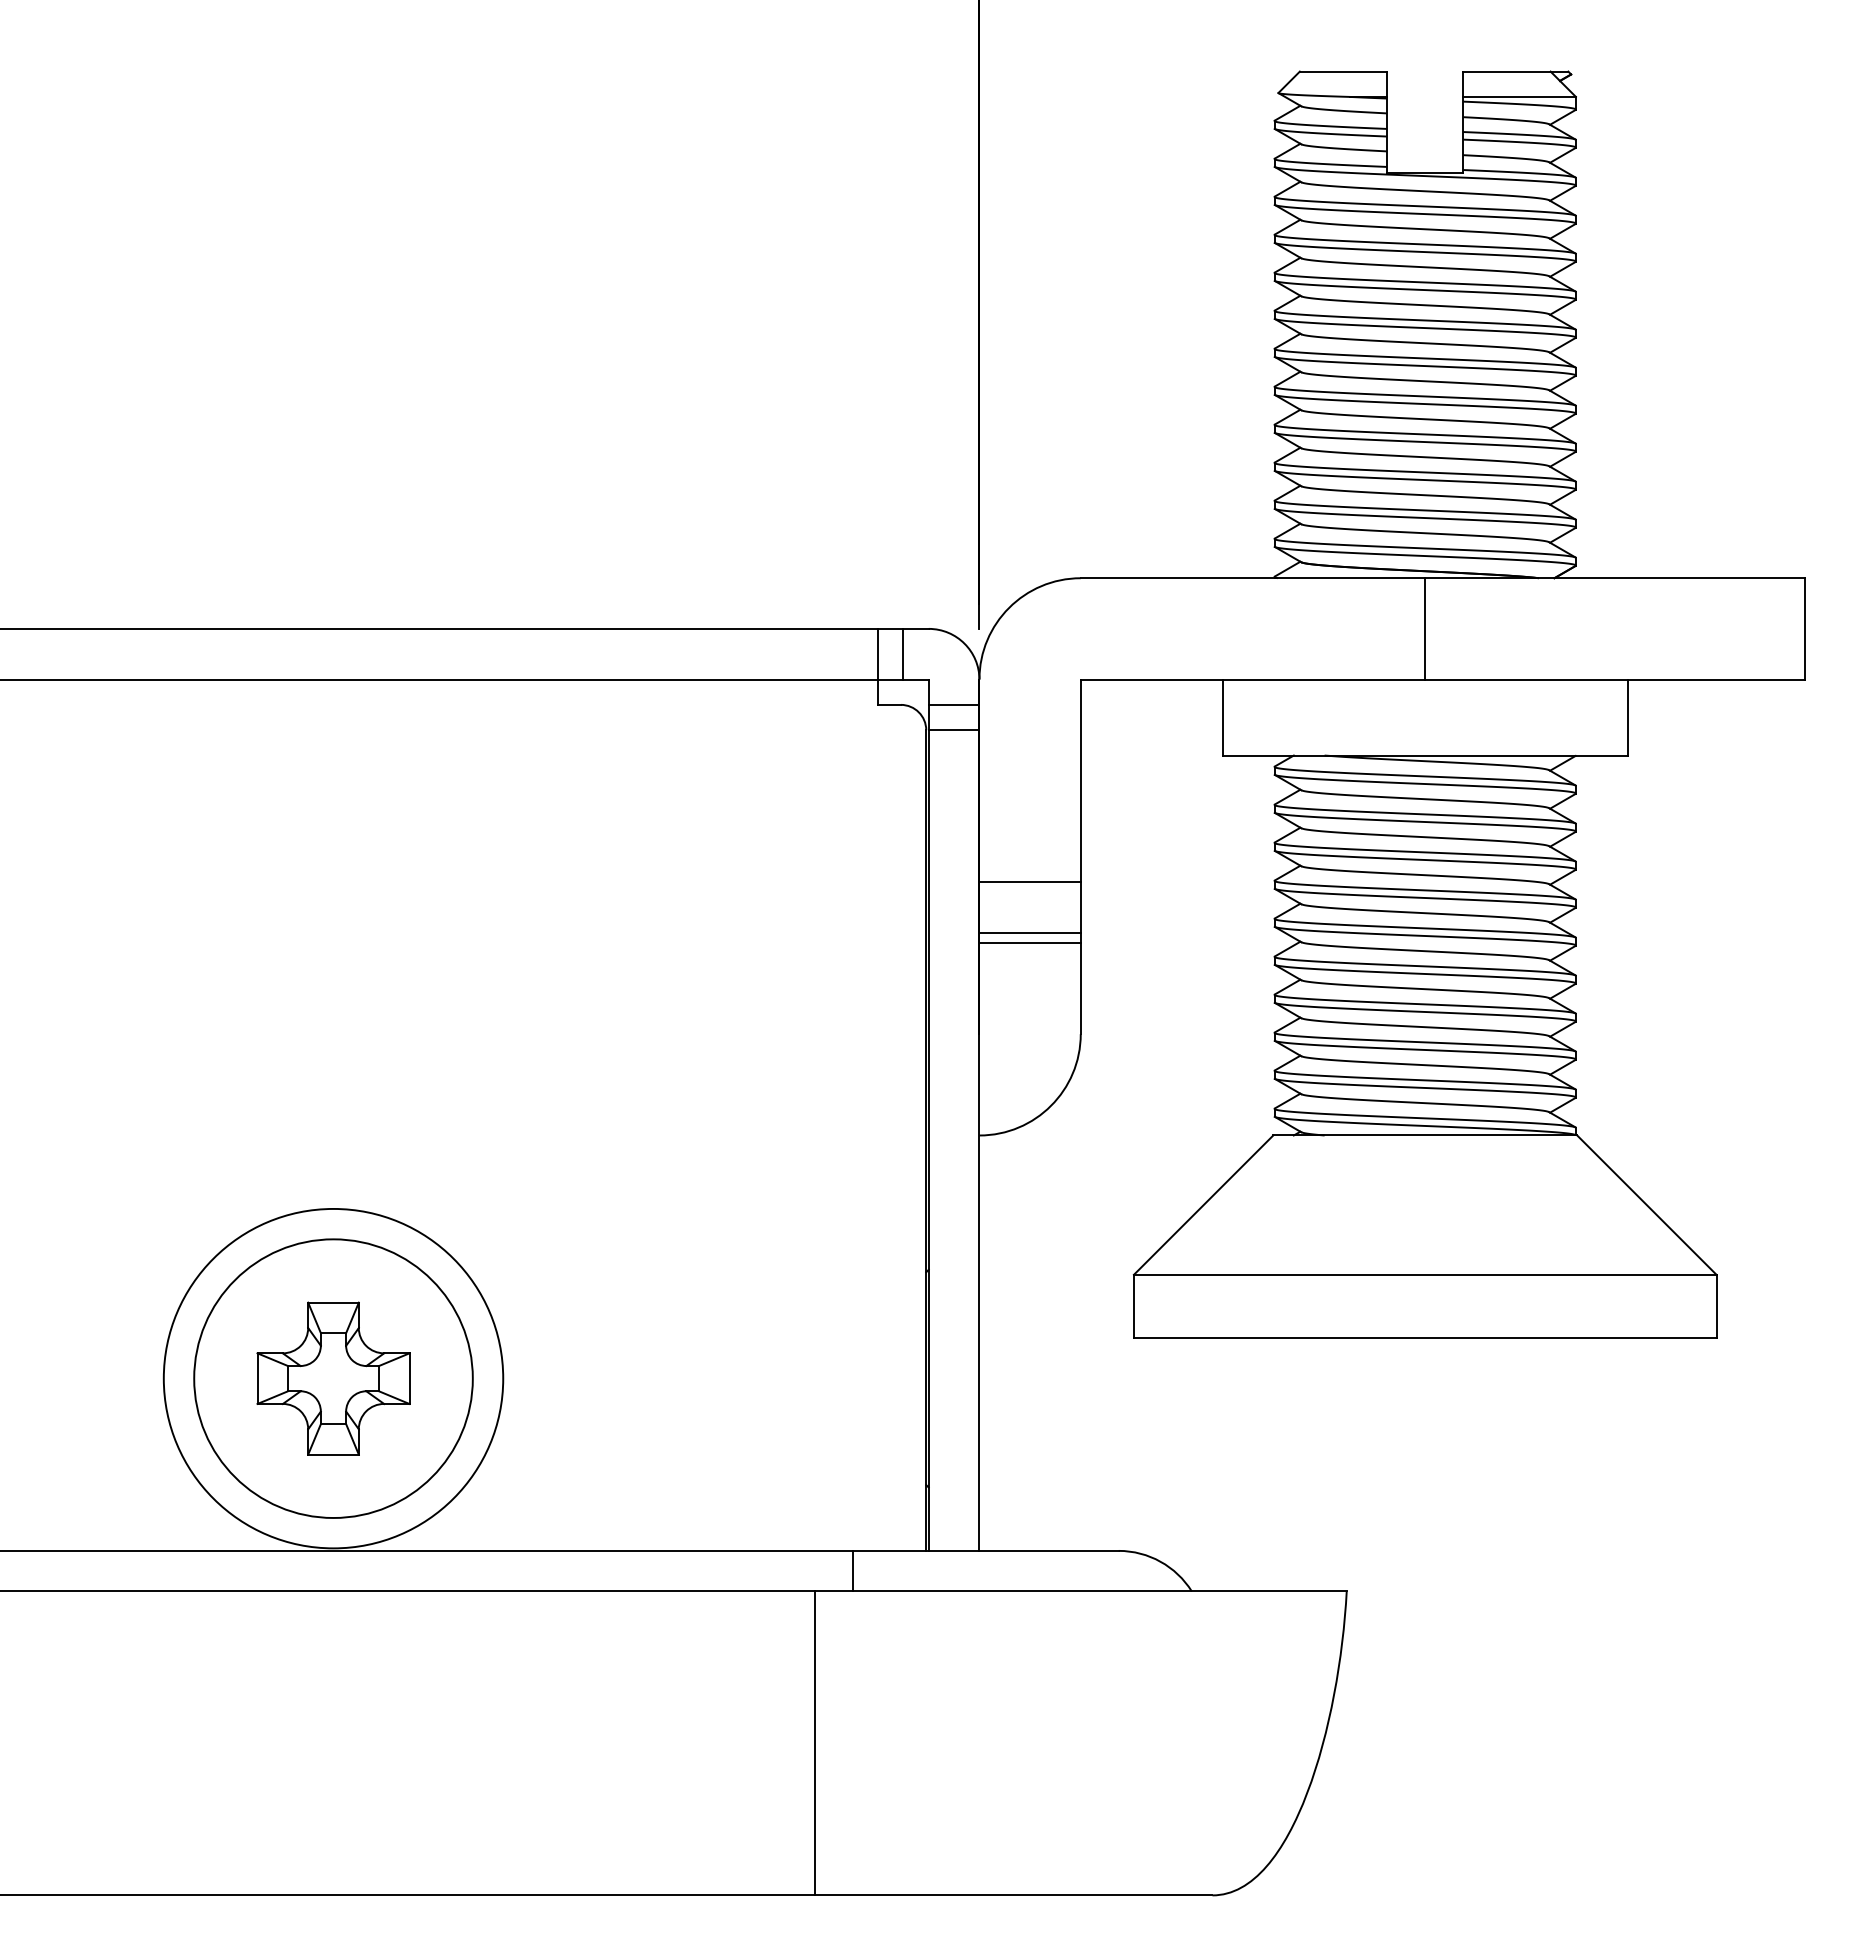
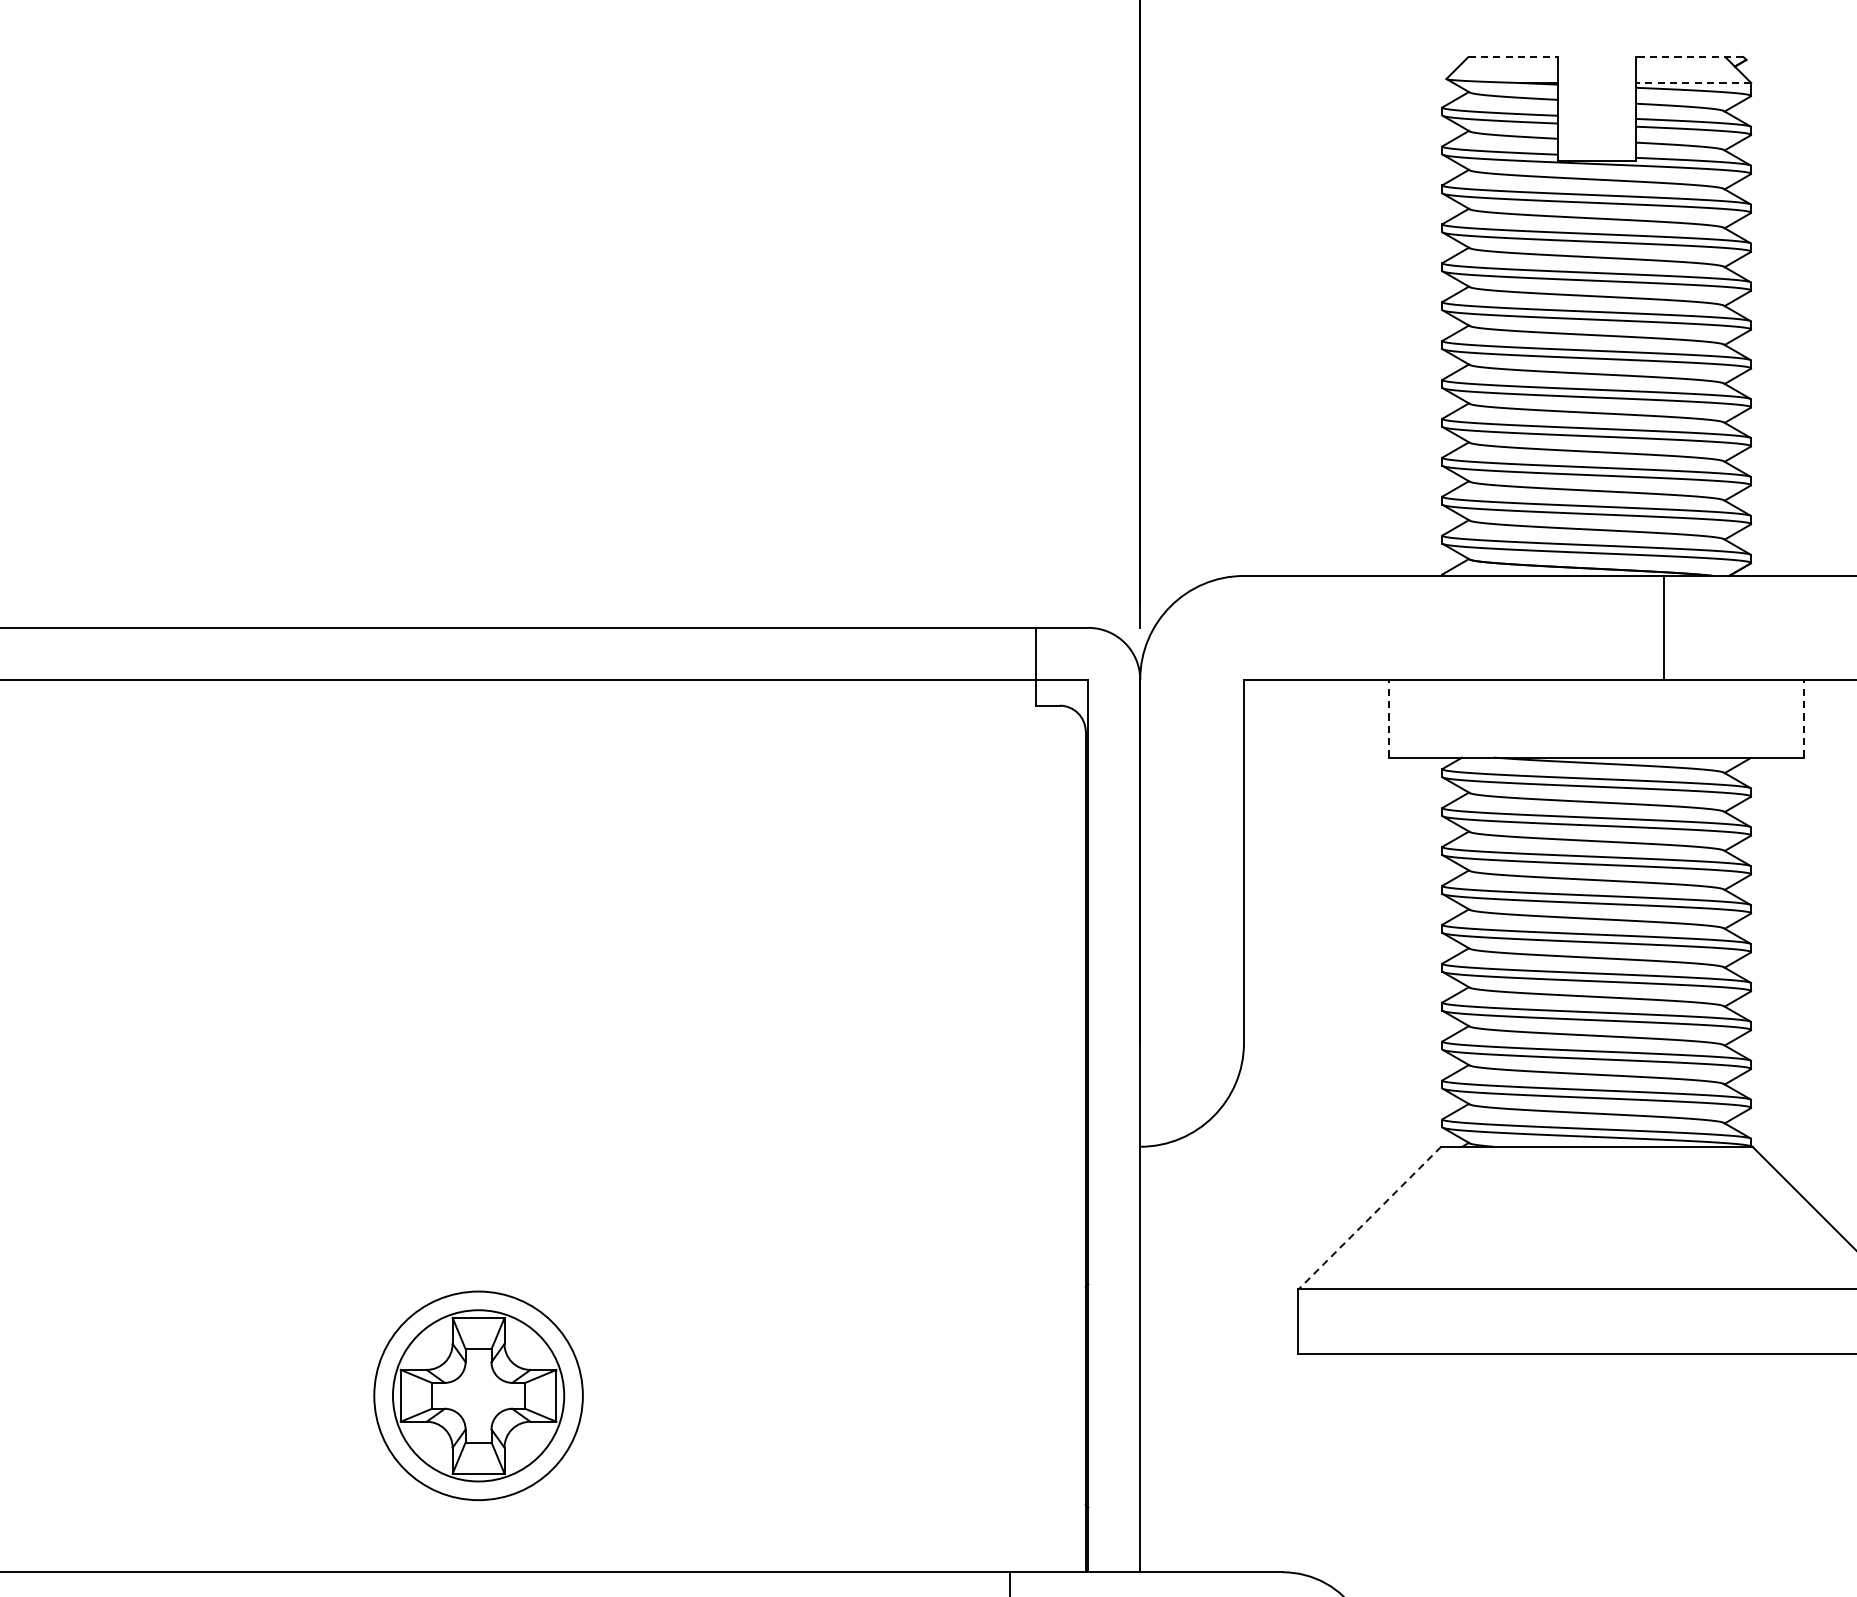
line: (1343, 71) -> (1513, 56), solid -> dashed
line: (1515, 71) -> (1689, 56), solid -> dashed
line: (1519, 96) -> (1693, 82), solid -> dashed
line: (1425, 628) -> (1664, 627), moved
line: (903, 653) -> (1062, 653), removed
line: (953, 704) -> (1113, 705), removed
line: (1222, 717) -> (1389, 718), solid -> dashed
line: (1627, 717) -> (1804, 718), solid -> dashed
line: (953, 730) -> (1113, 731), removed
line: (1029, 882) -> (1191, 887), removed
line: (1029, 932) -> (1191, 938), removed
line: (1029, 942) -> (1191, 949), removed
line: (1203, 1205) -> (1369, 1218), solid -> dashed
circle: (333, 1378) -> (478, 1395), size x0.6
circle: (333, 1378) -> (478, 1395), size x0.6

